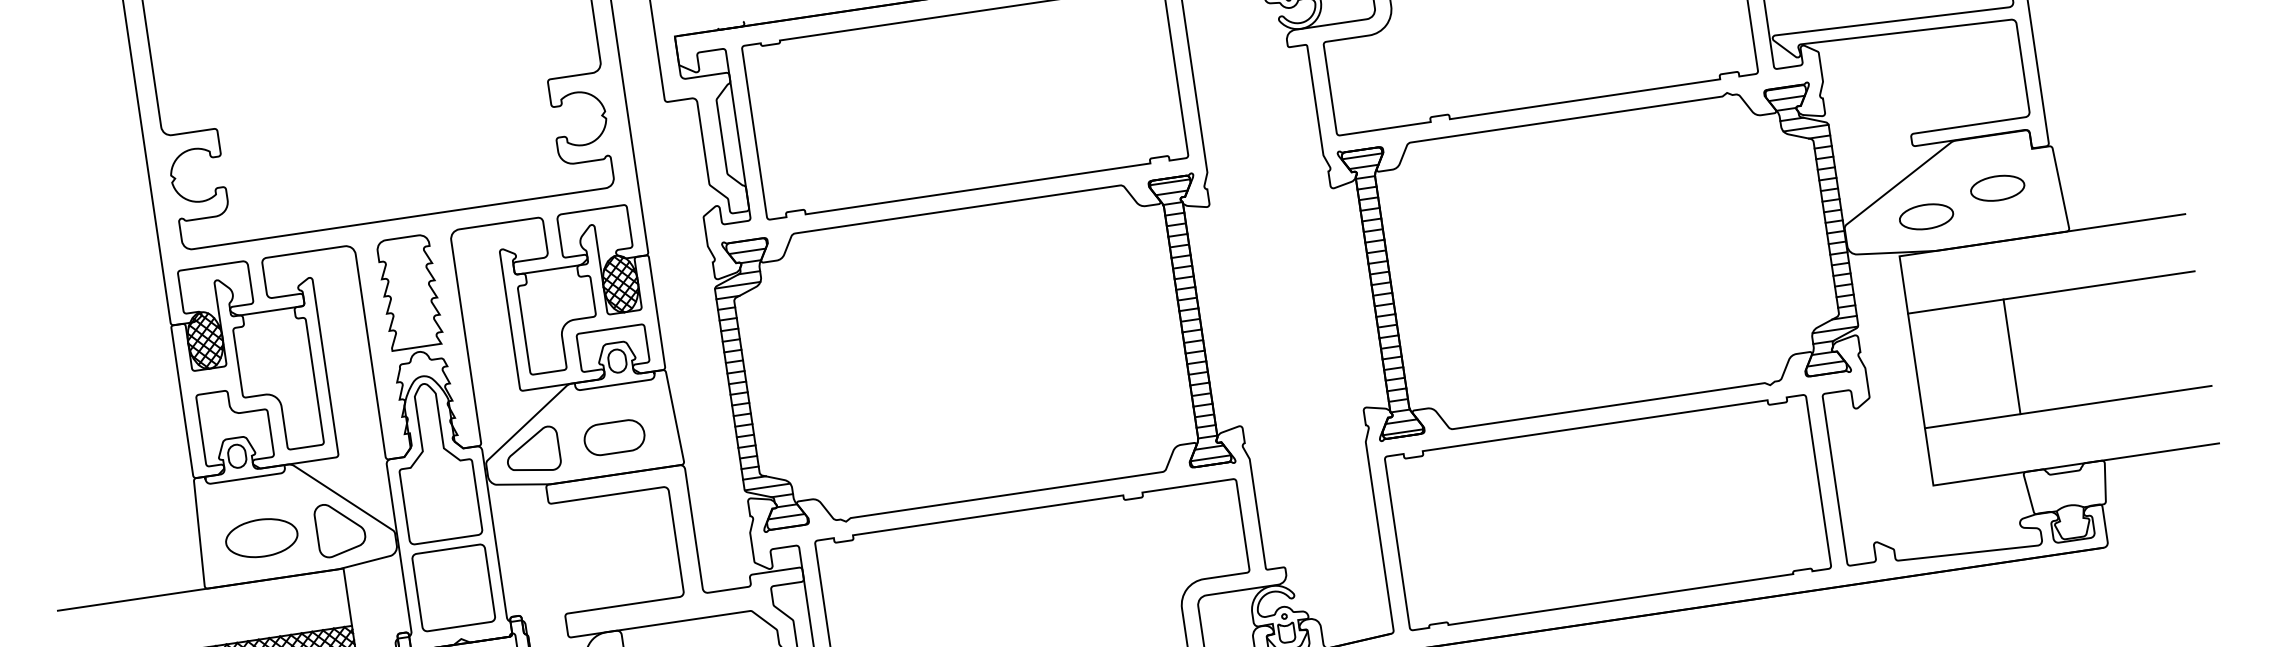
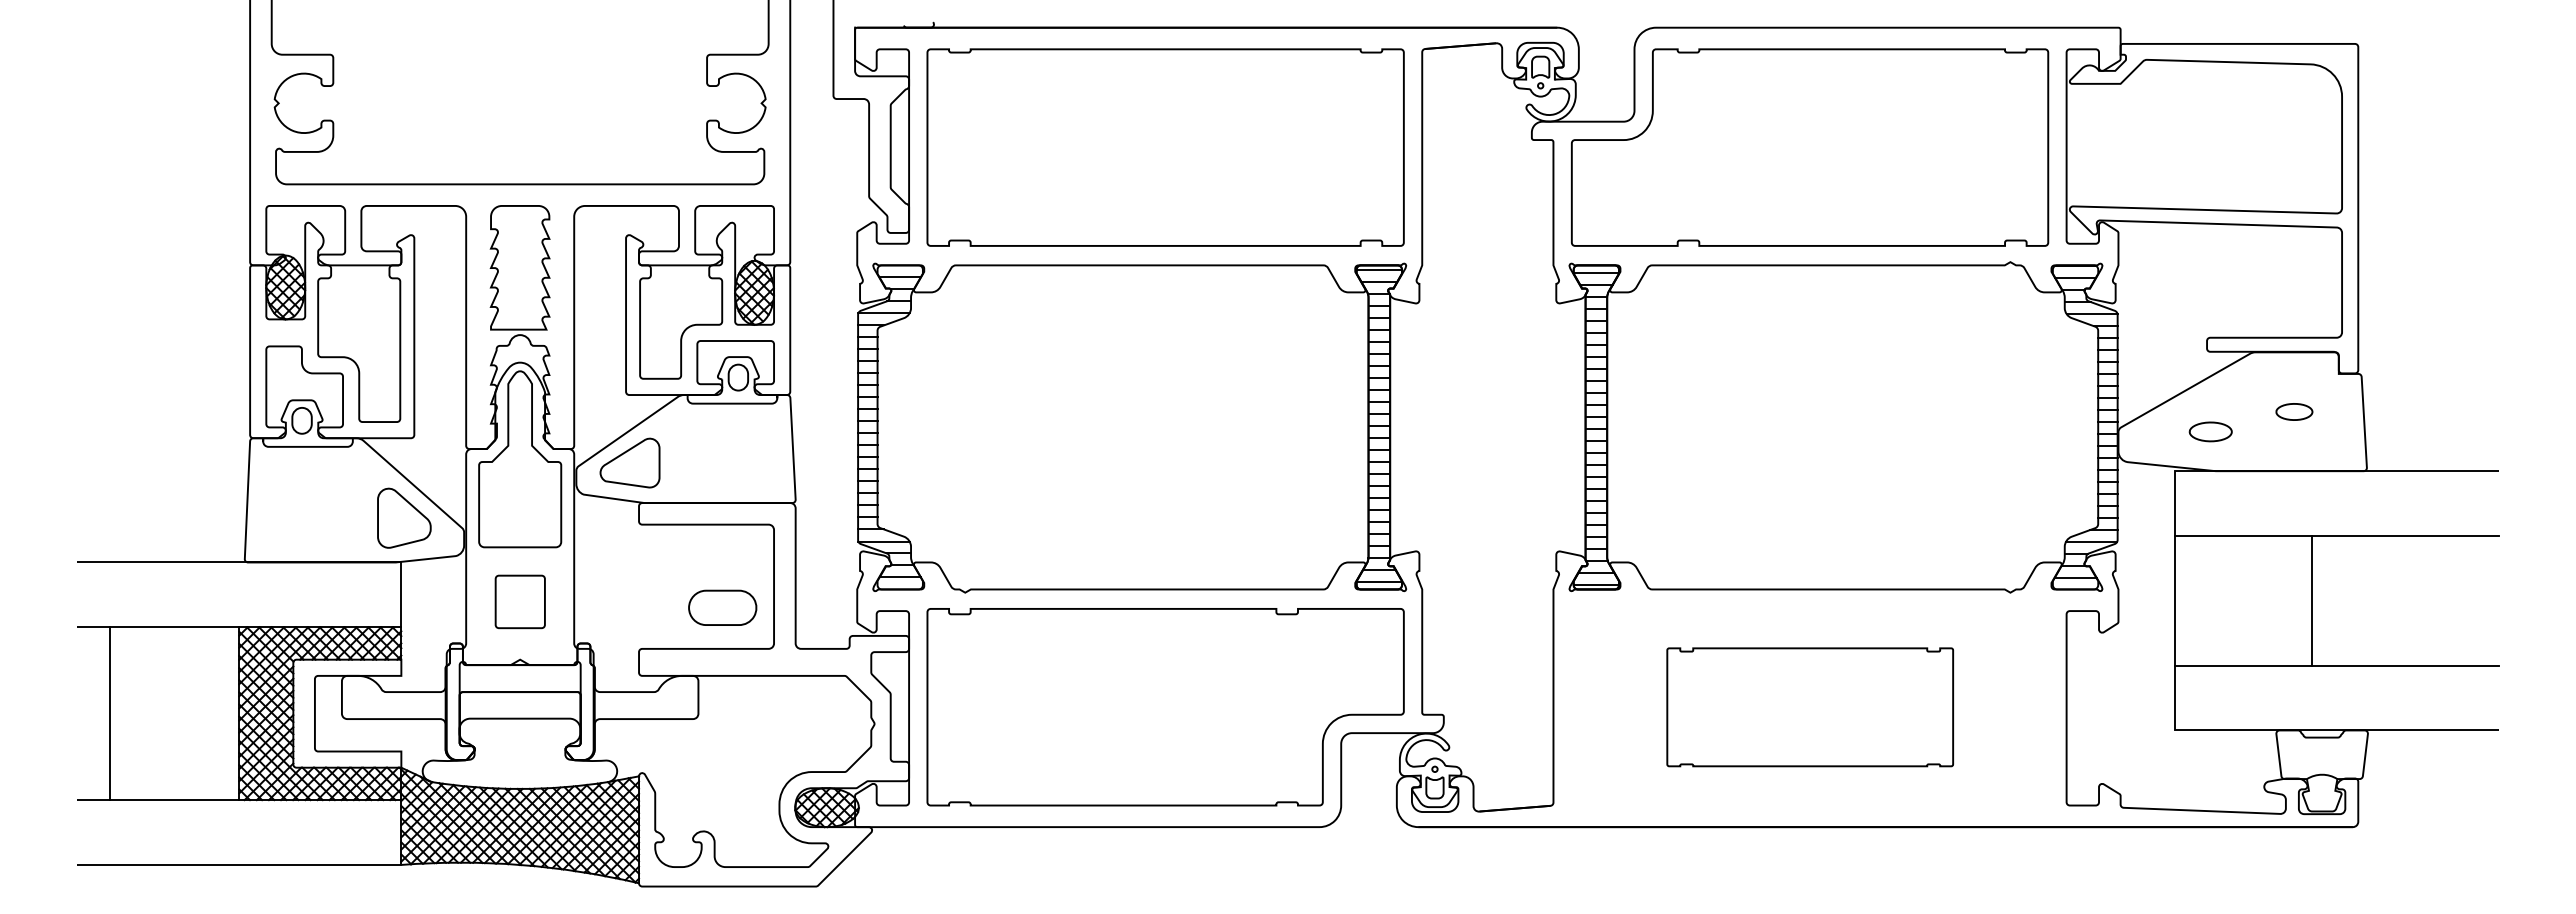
part: (1997, 187) -> (2294, 411), size x0.6
part: (1926, 216) -> (2210, 431), size x0.7
line: (2011, 356) -> (2311, 600), moved
part: (614, 437) -> (722, 607), moved
part: (1608, 512) -> (1810, 707), size x0.6
part: (261, 537) -> (315, 514), removed
part: (453, 587) -> (520, 601), size x0.6

